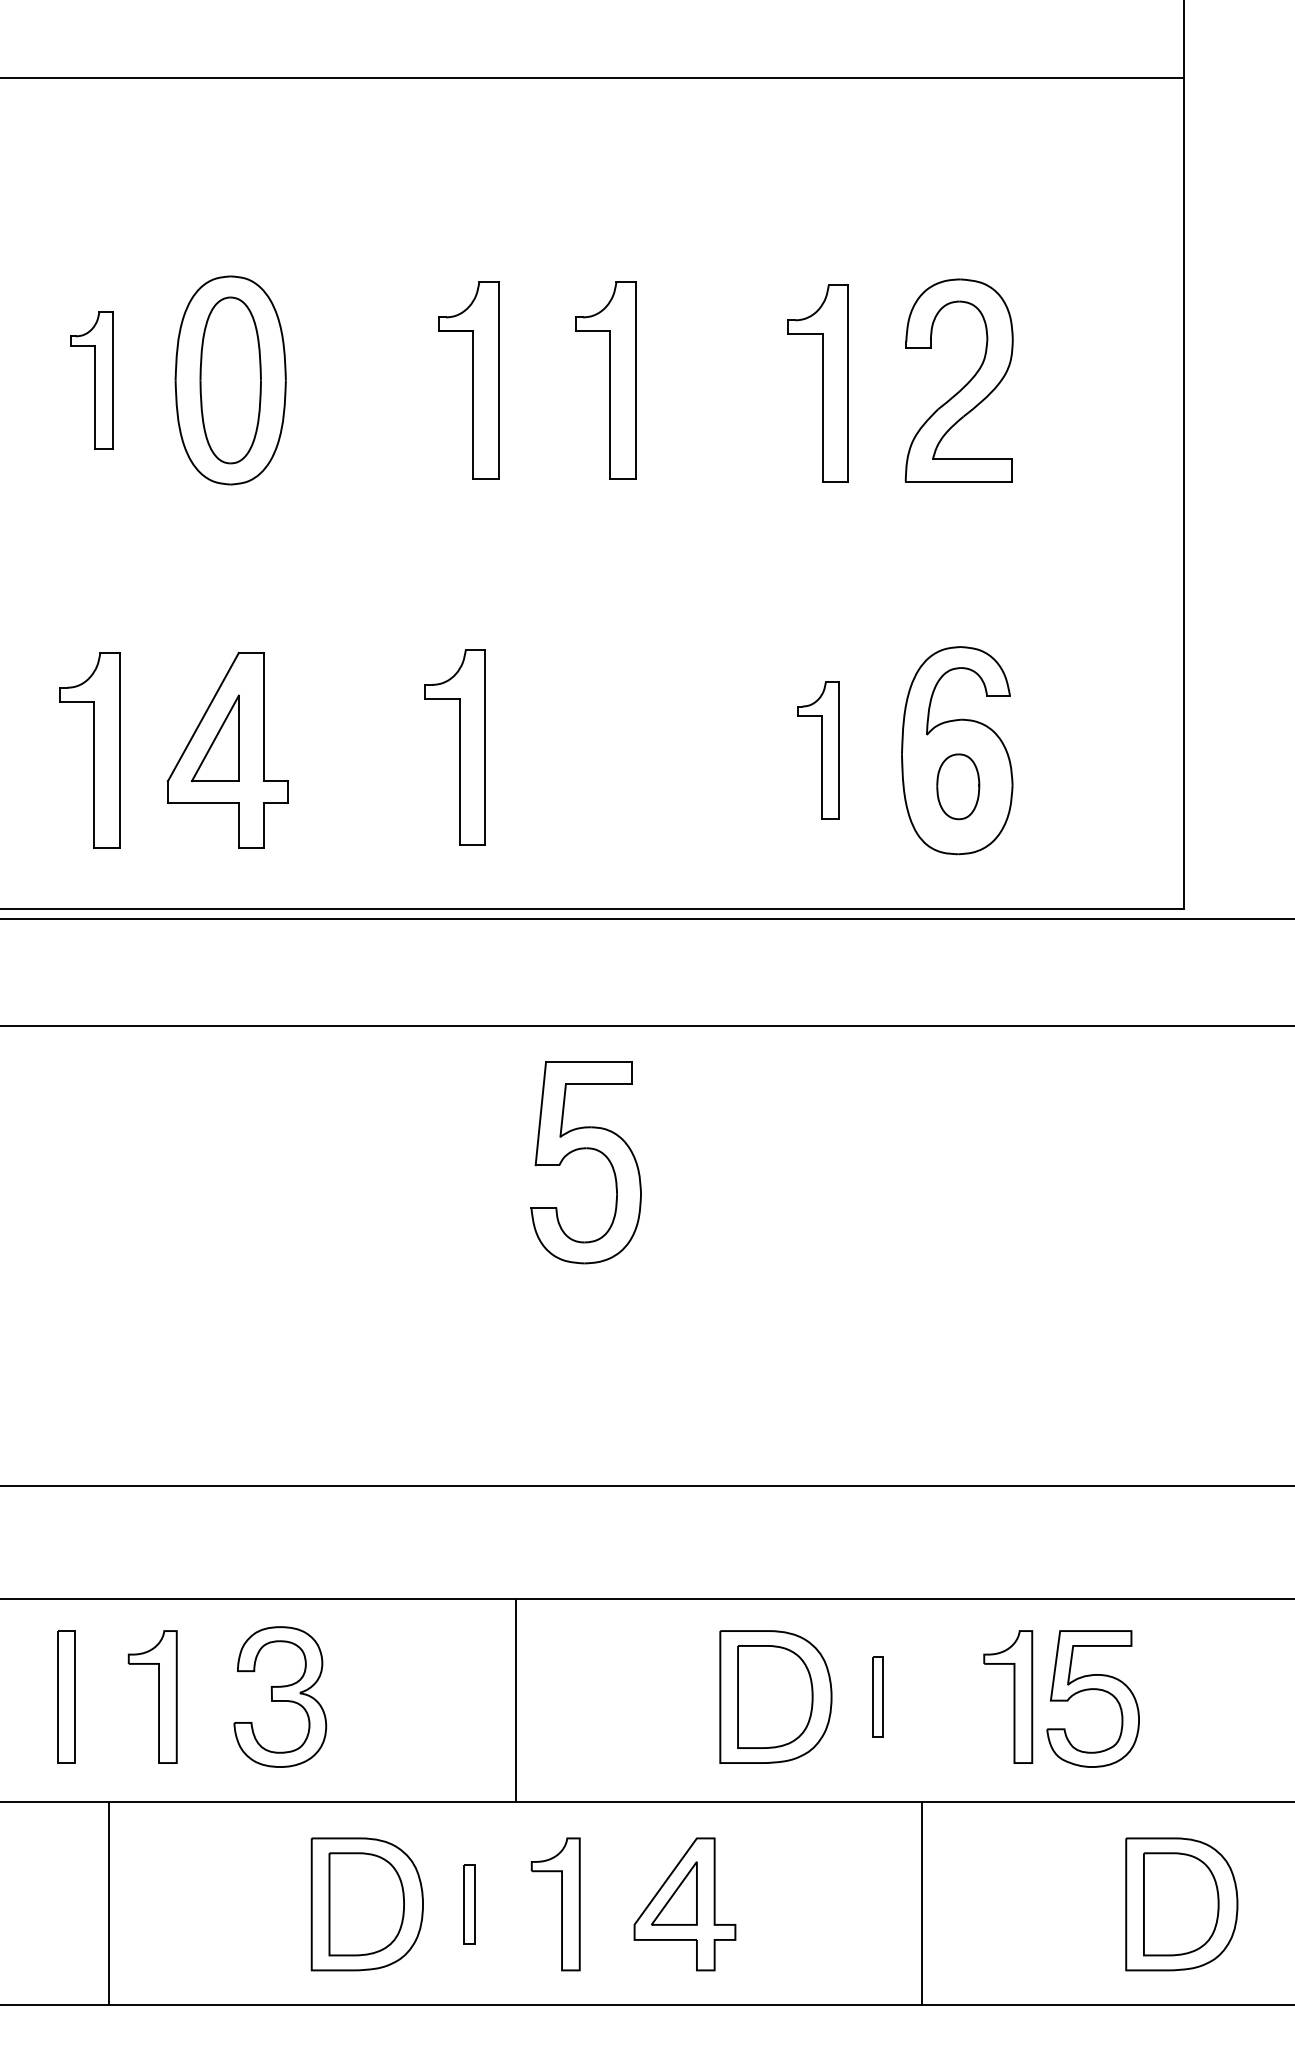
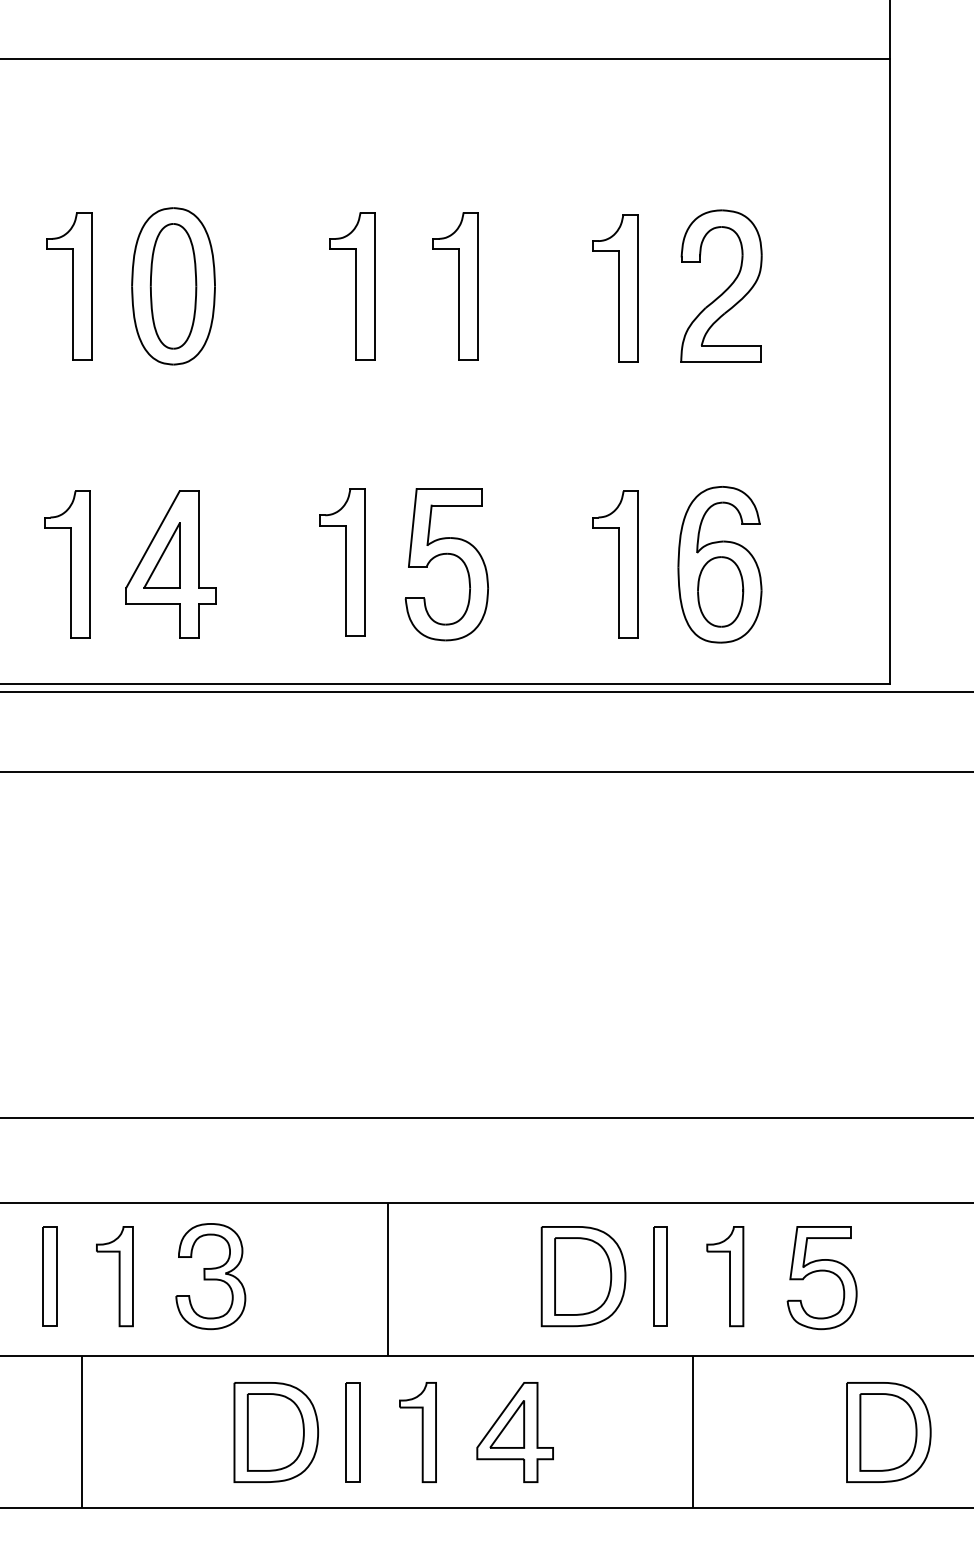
part: (92, 380) -> (69, 286), size x1.43
part: (818, 750) -> (615, 564), size x1.43
part: (957, 786) -> (720, 591), size x1.43
part: (580, 1150) -> (442, 555), moved
part: (878, 1696) -> (660, 1276), size x1.67
part: (1008, 1696) -> (725, 1276), moved
part: (468, 1904) -> (352, 1432), size x1.67

